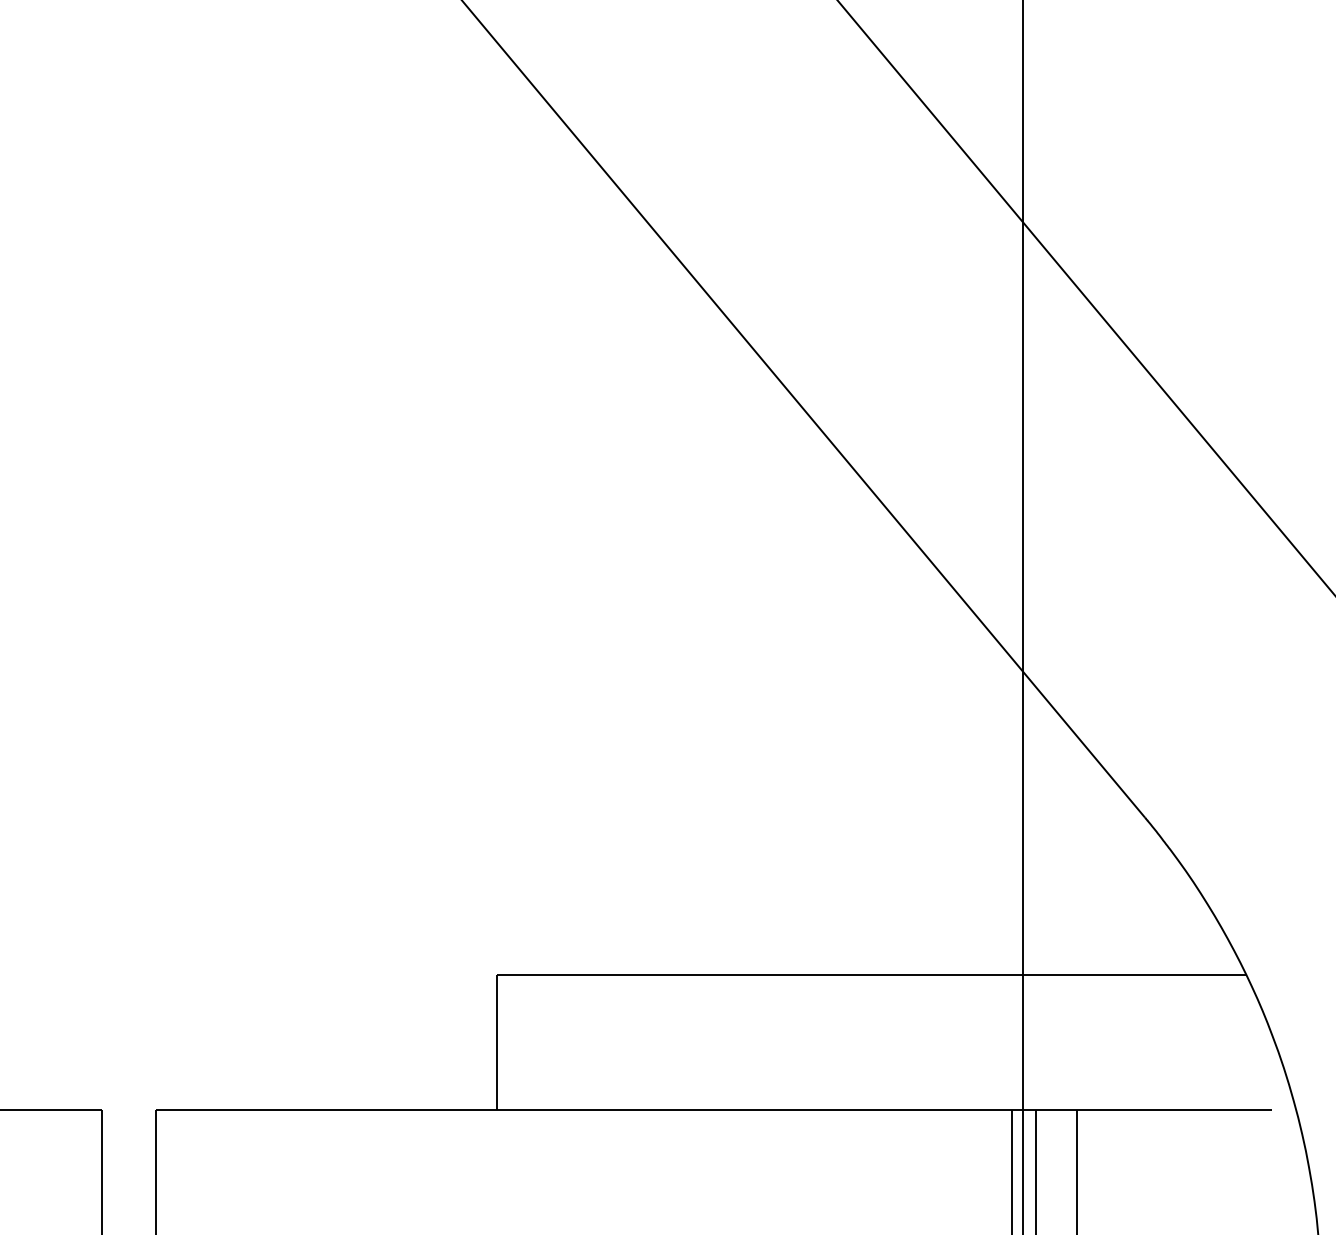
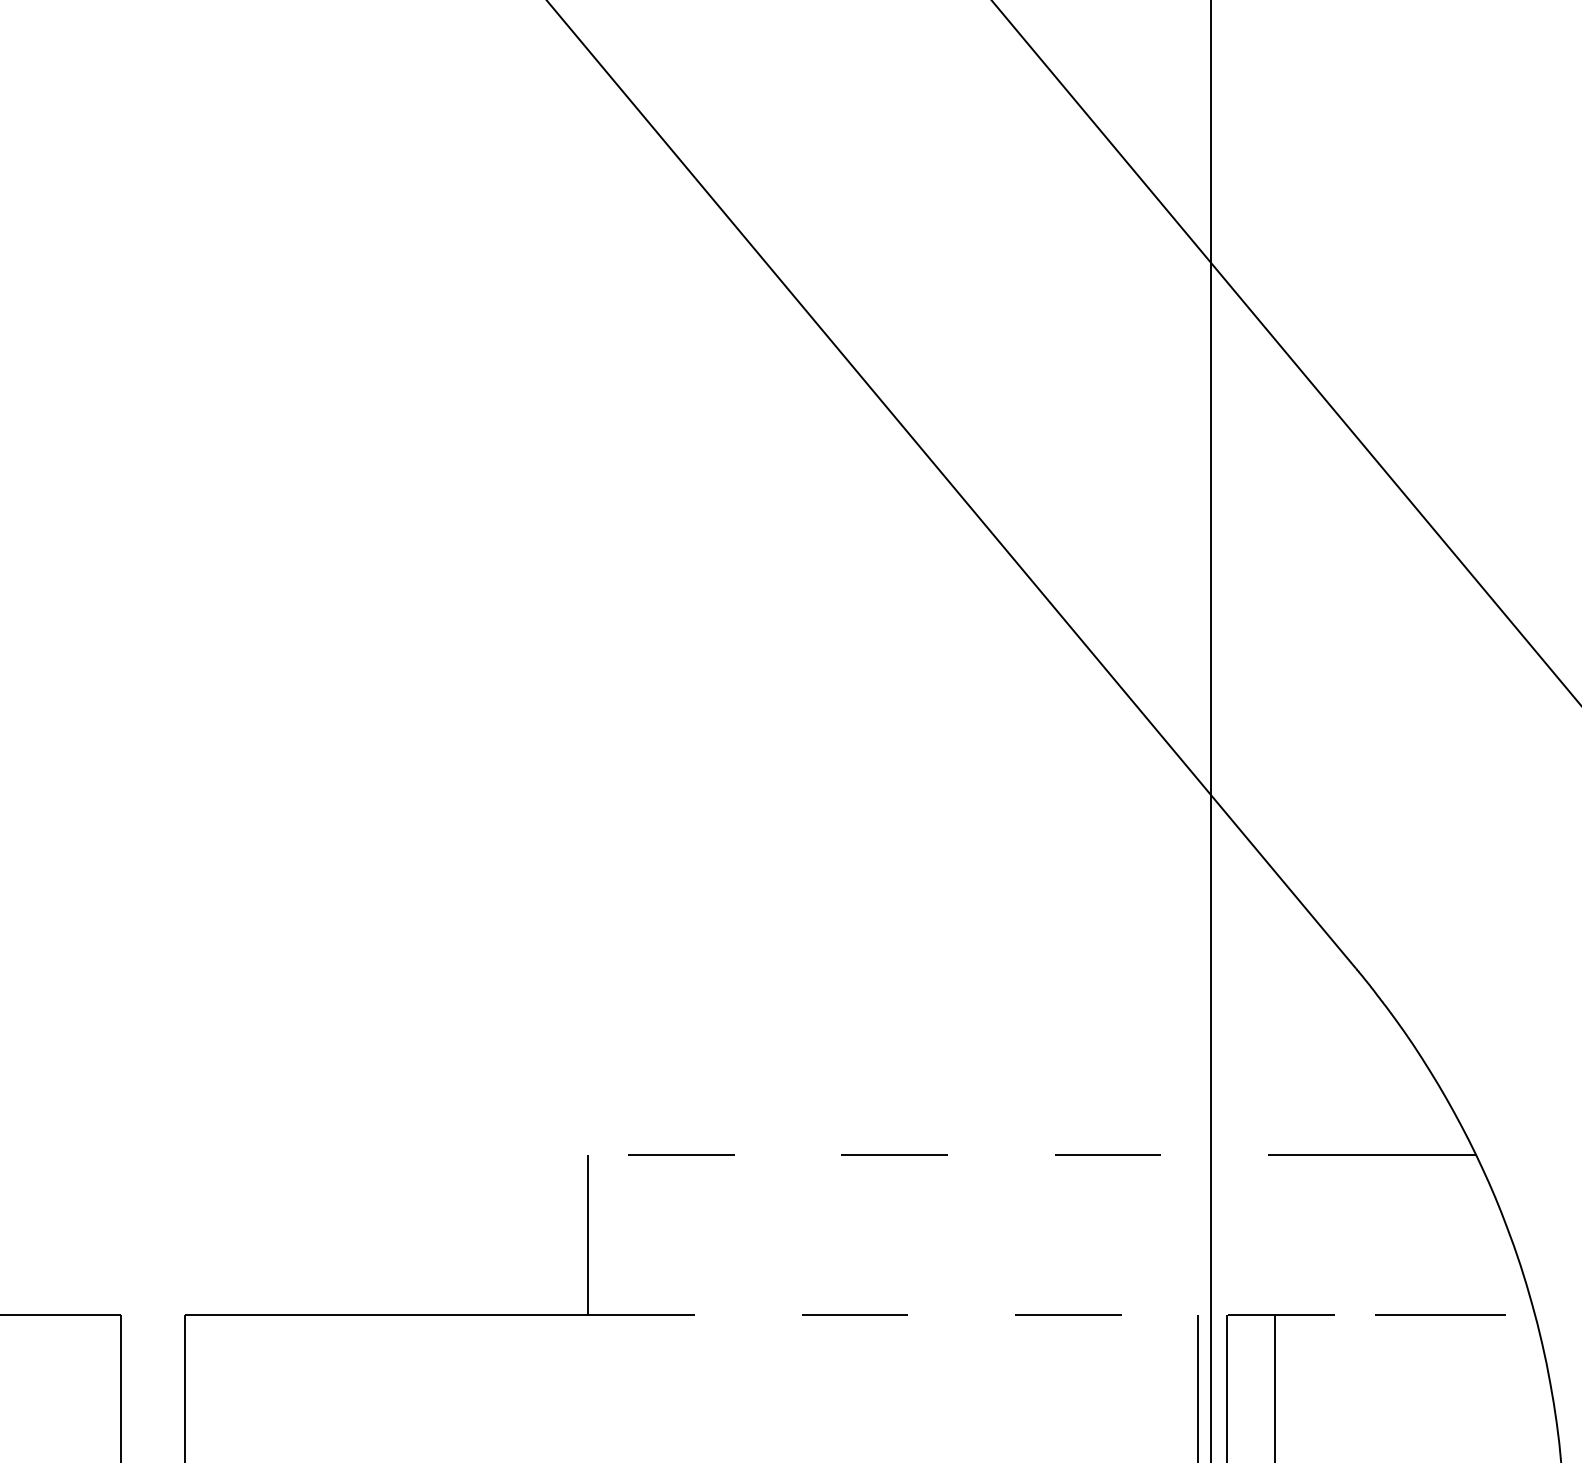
line: (827, 974) -> (980, 1154), solid -> dashed
line: (828, 1109) -> (981, 1314), solid -> dashed

